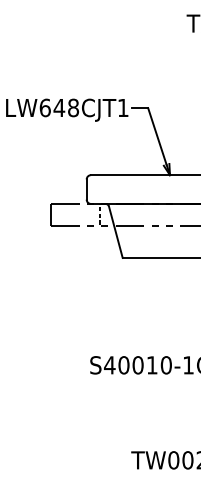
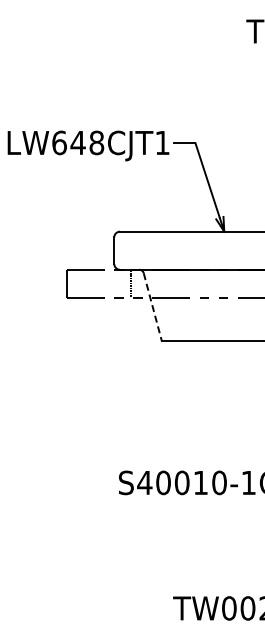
line: (115, 232) -> (152, 307), solid -> dashed

